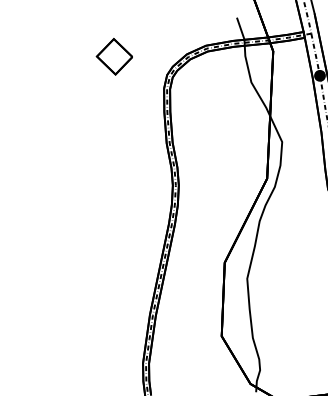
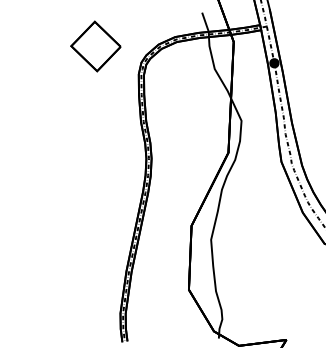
part: (114, 56) -> (95, 46), size x1.6

